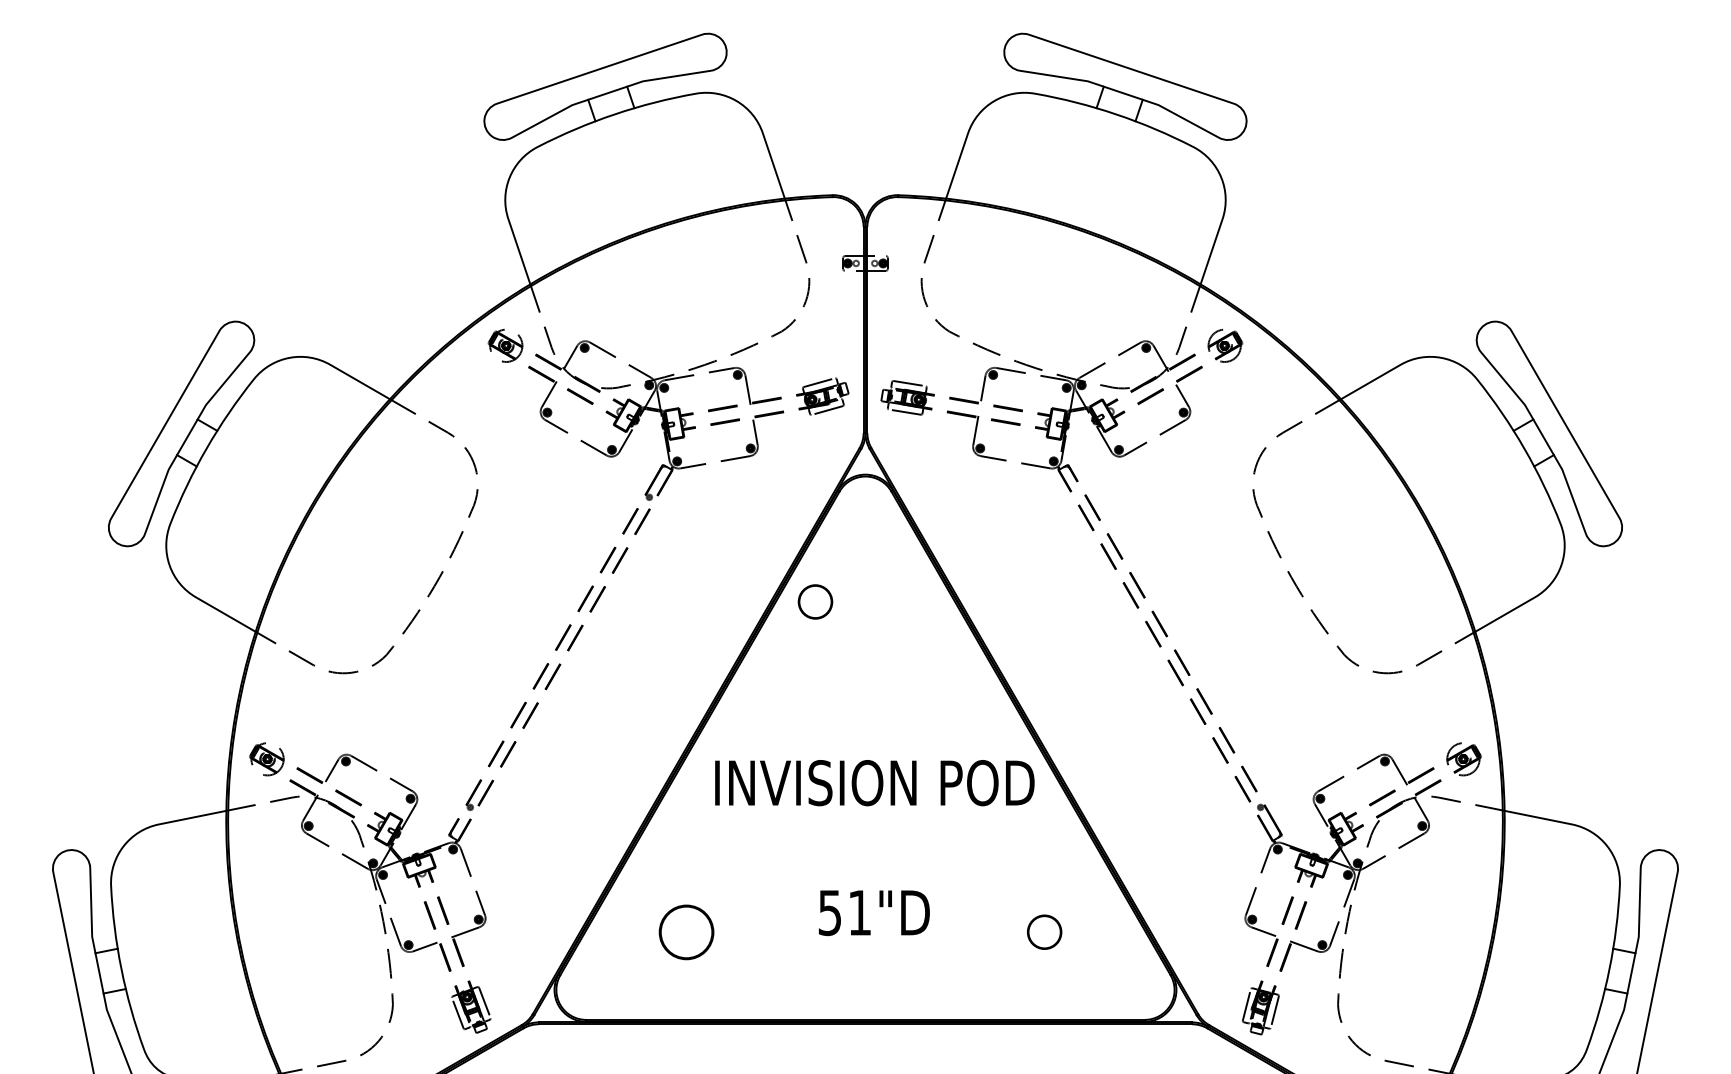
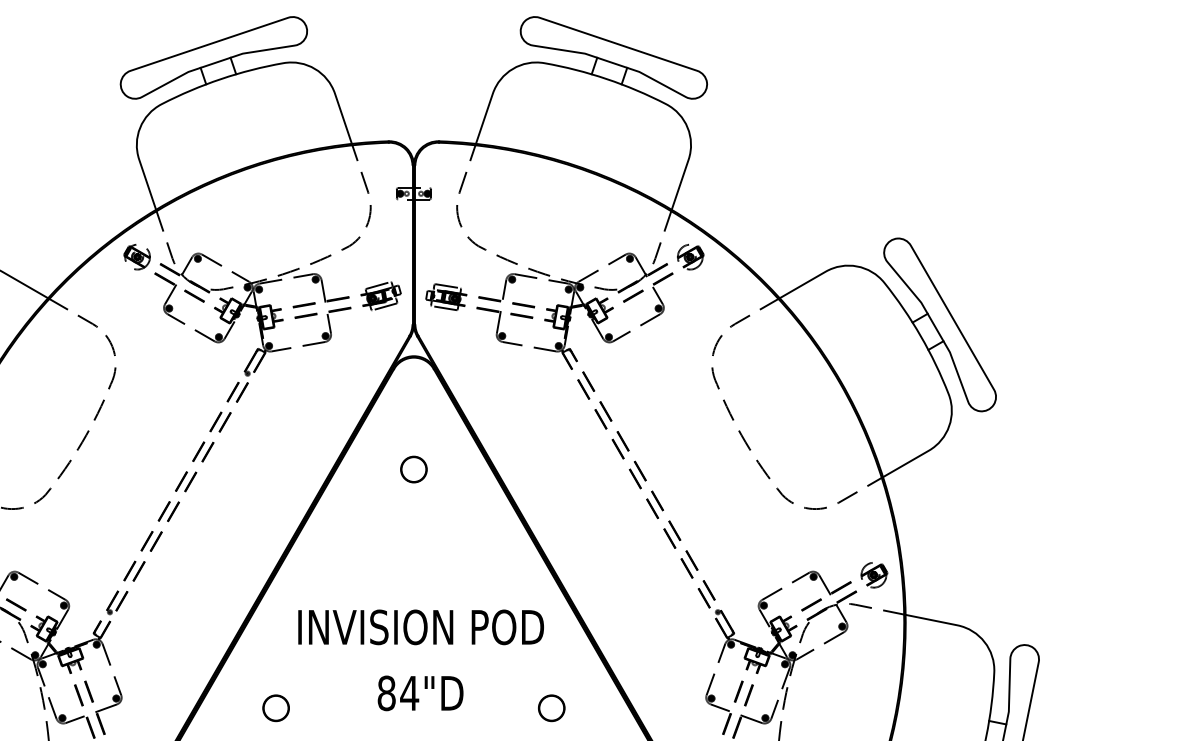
part: (815, 601) -> (413, 469), moved
text: (874, 783) -> (420, 627), moved
text: (845, 912) -> (398, 693), 51"D -> 84"D
circle: (685, 931) -> (275, 707), size x0.62

